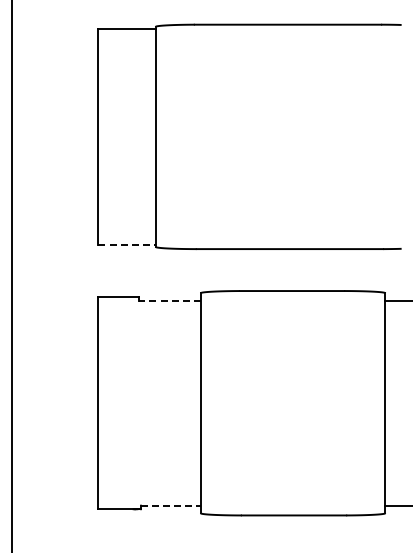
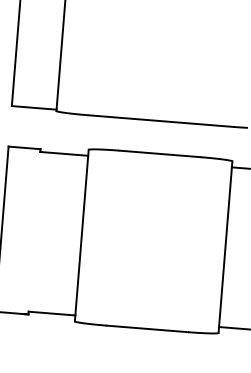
line: (127, 245) -> (34, 108), dashed -> solid
line: (170, 300) -> (64, 153), dashed -> solid
line: (170, 505) -> (51, 313), dashed -> solid

